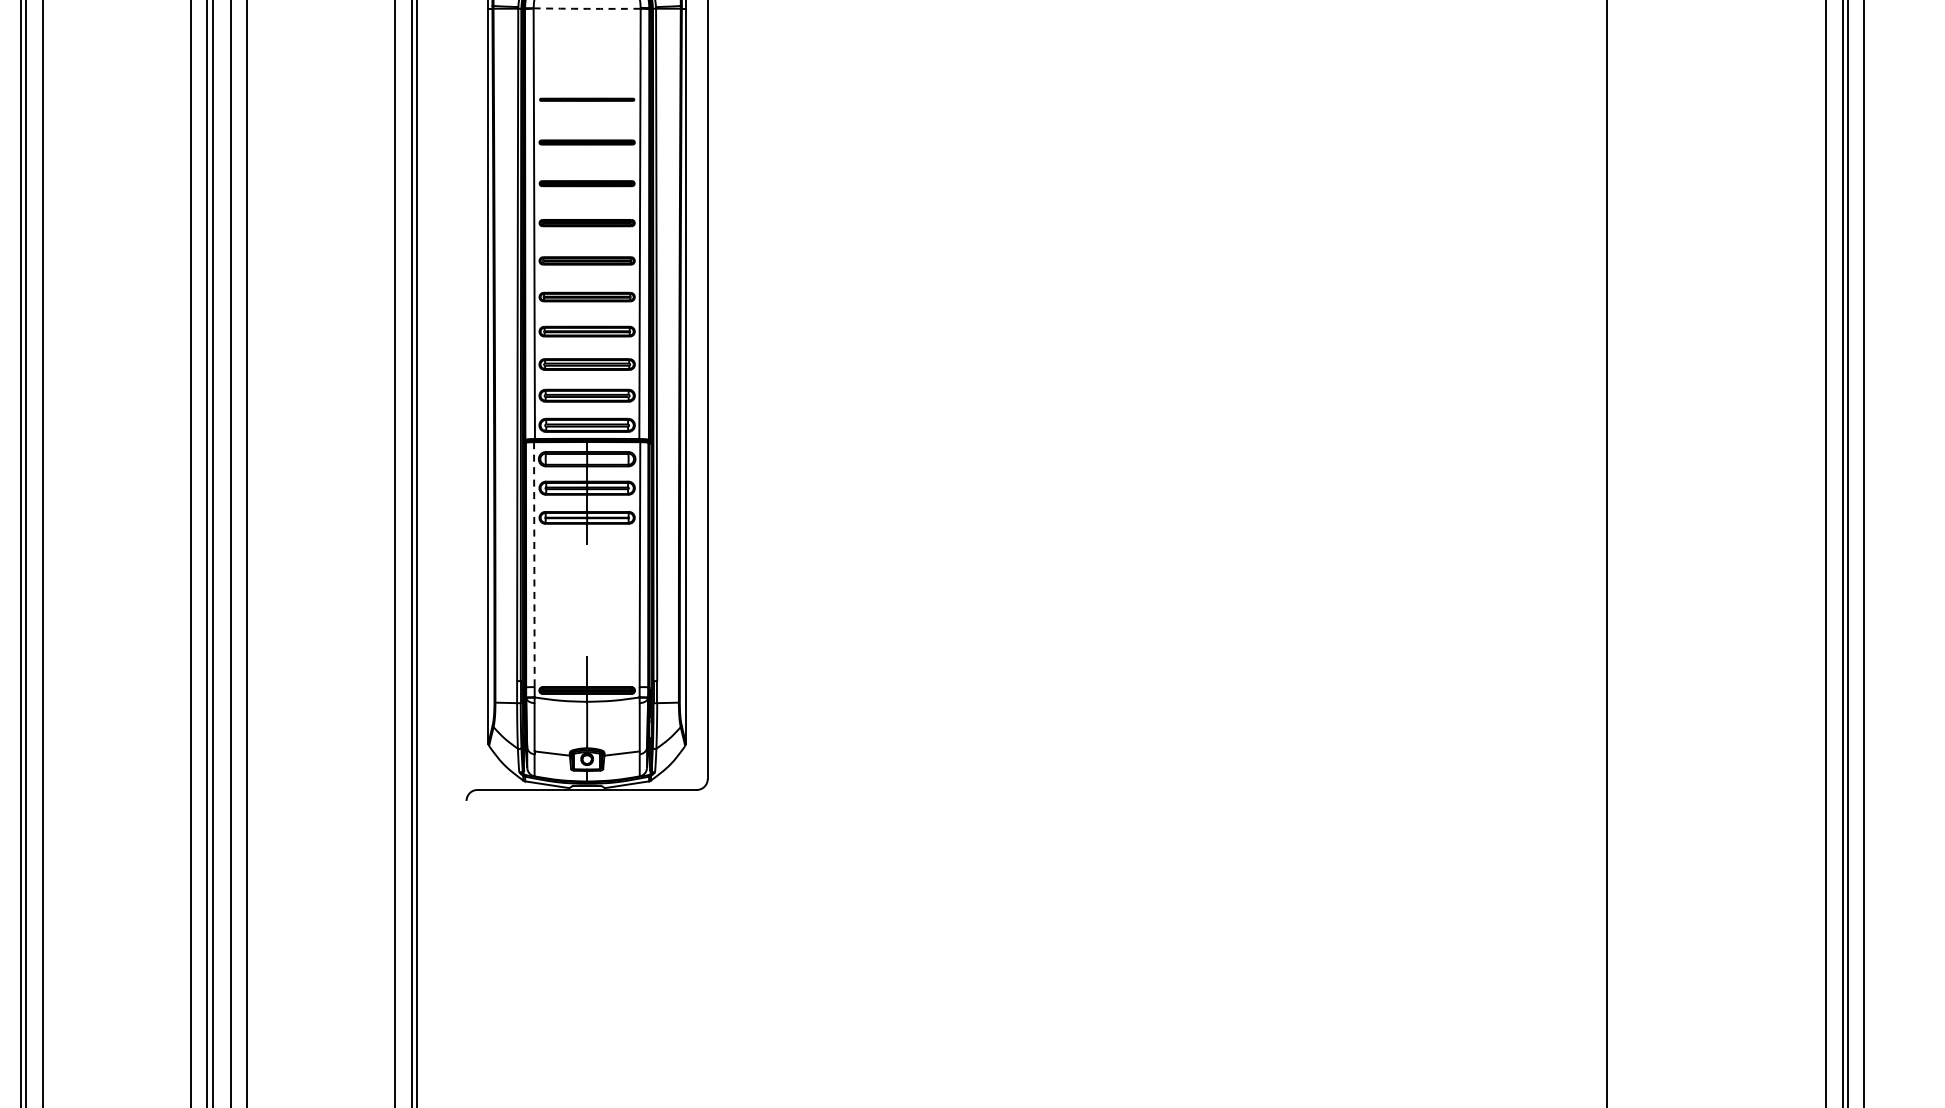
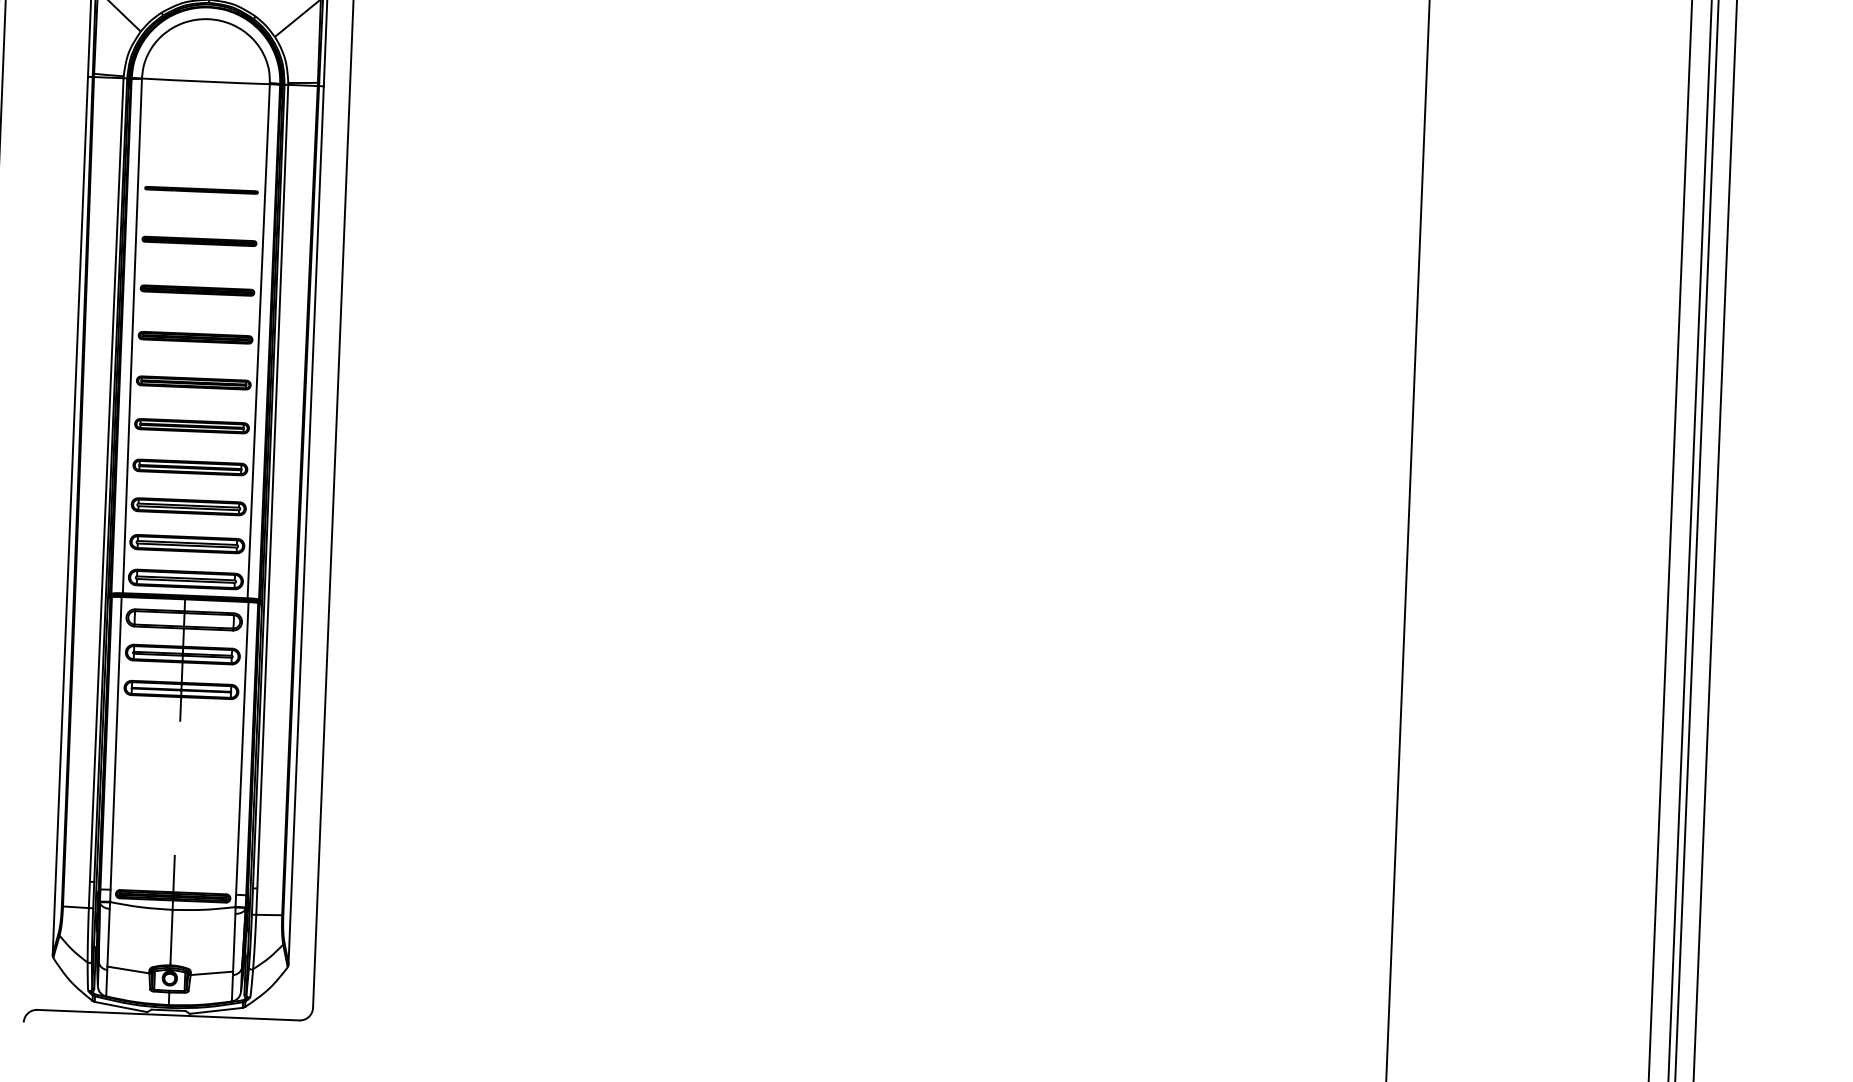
arc: (587, 8) -> (206, 81), dashed -> solid
line: (534, 565) -> (116, 744), dashed -> solid

